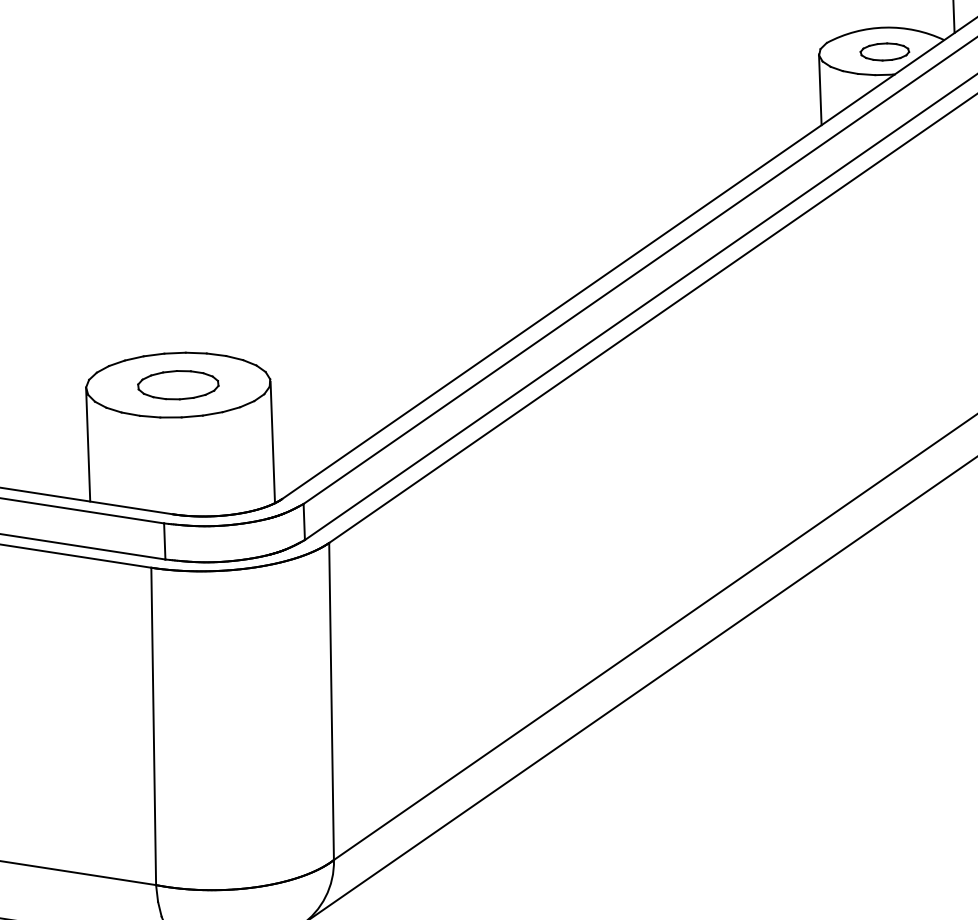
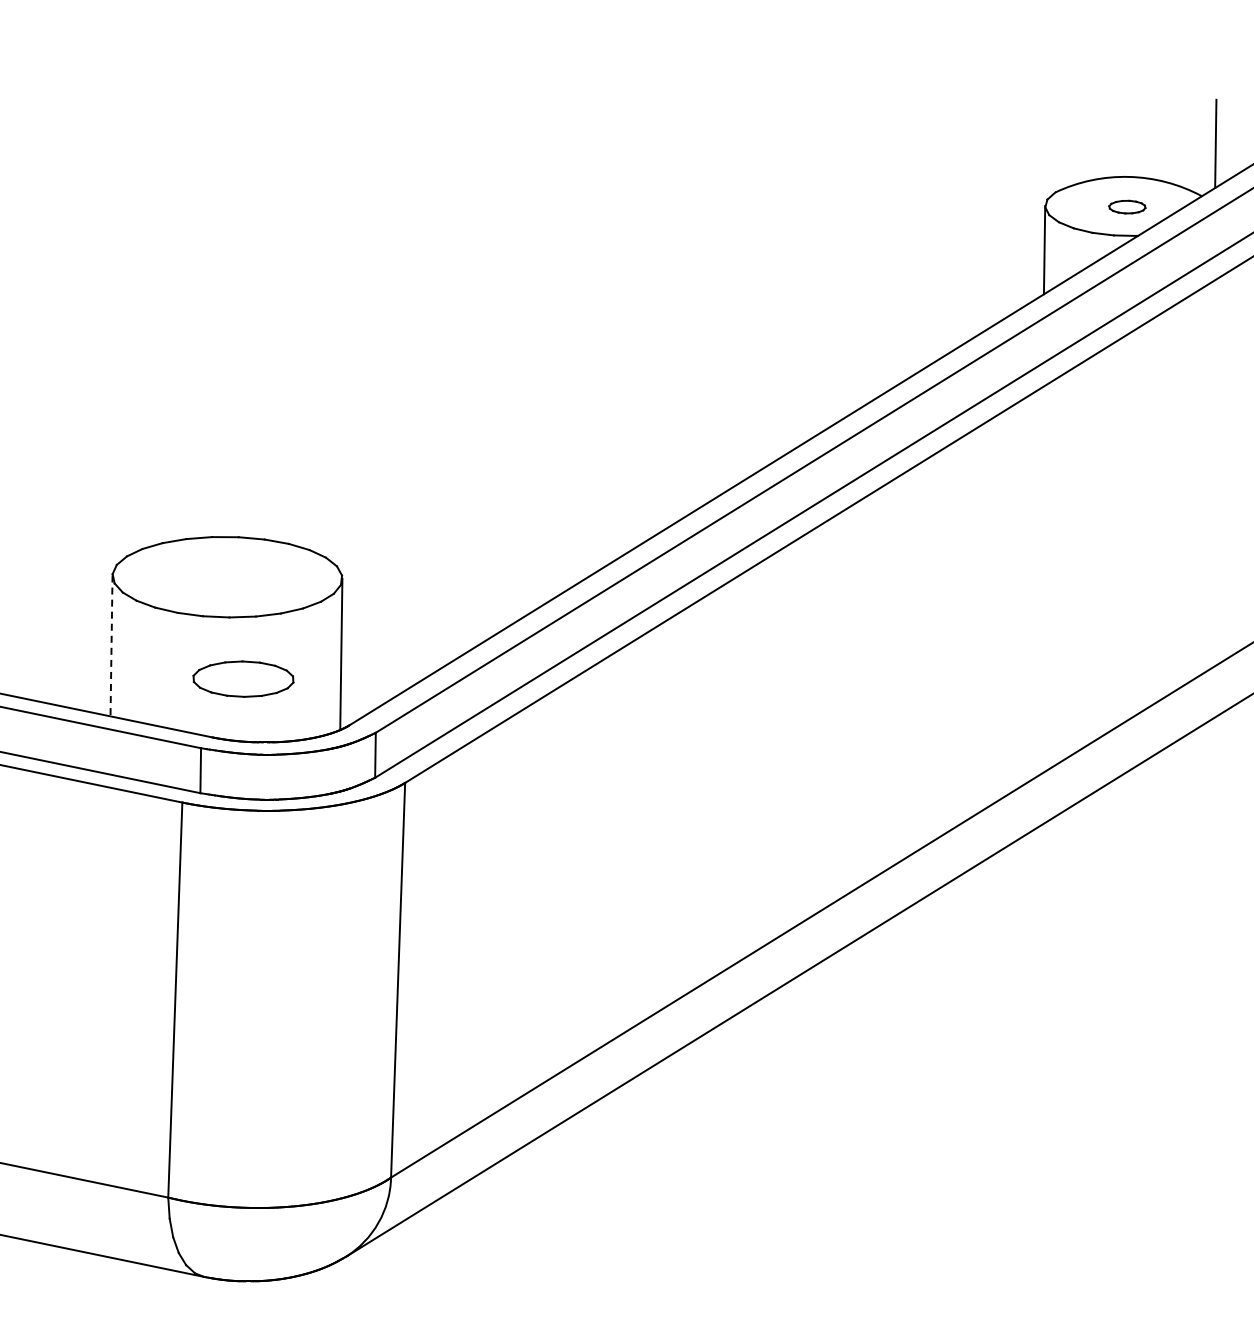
part: (885, 51) -> (1127, 206), size x0.6
part: (178, 384) -> (243, 678), moved
line: (88, 445) -> (111, 646), solid -> dashed

